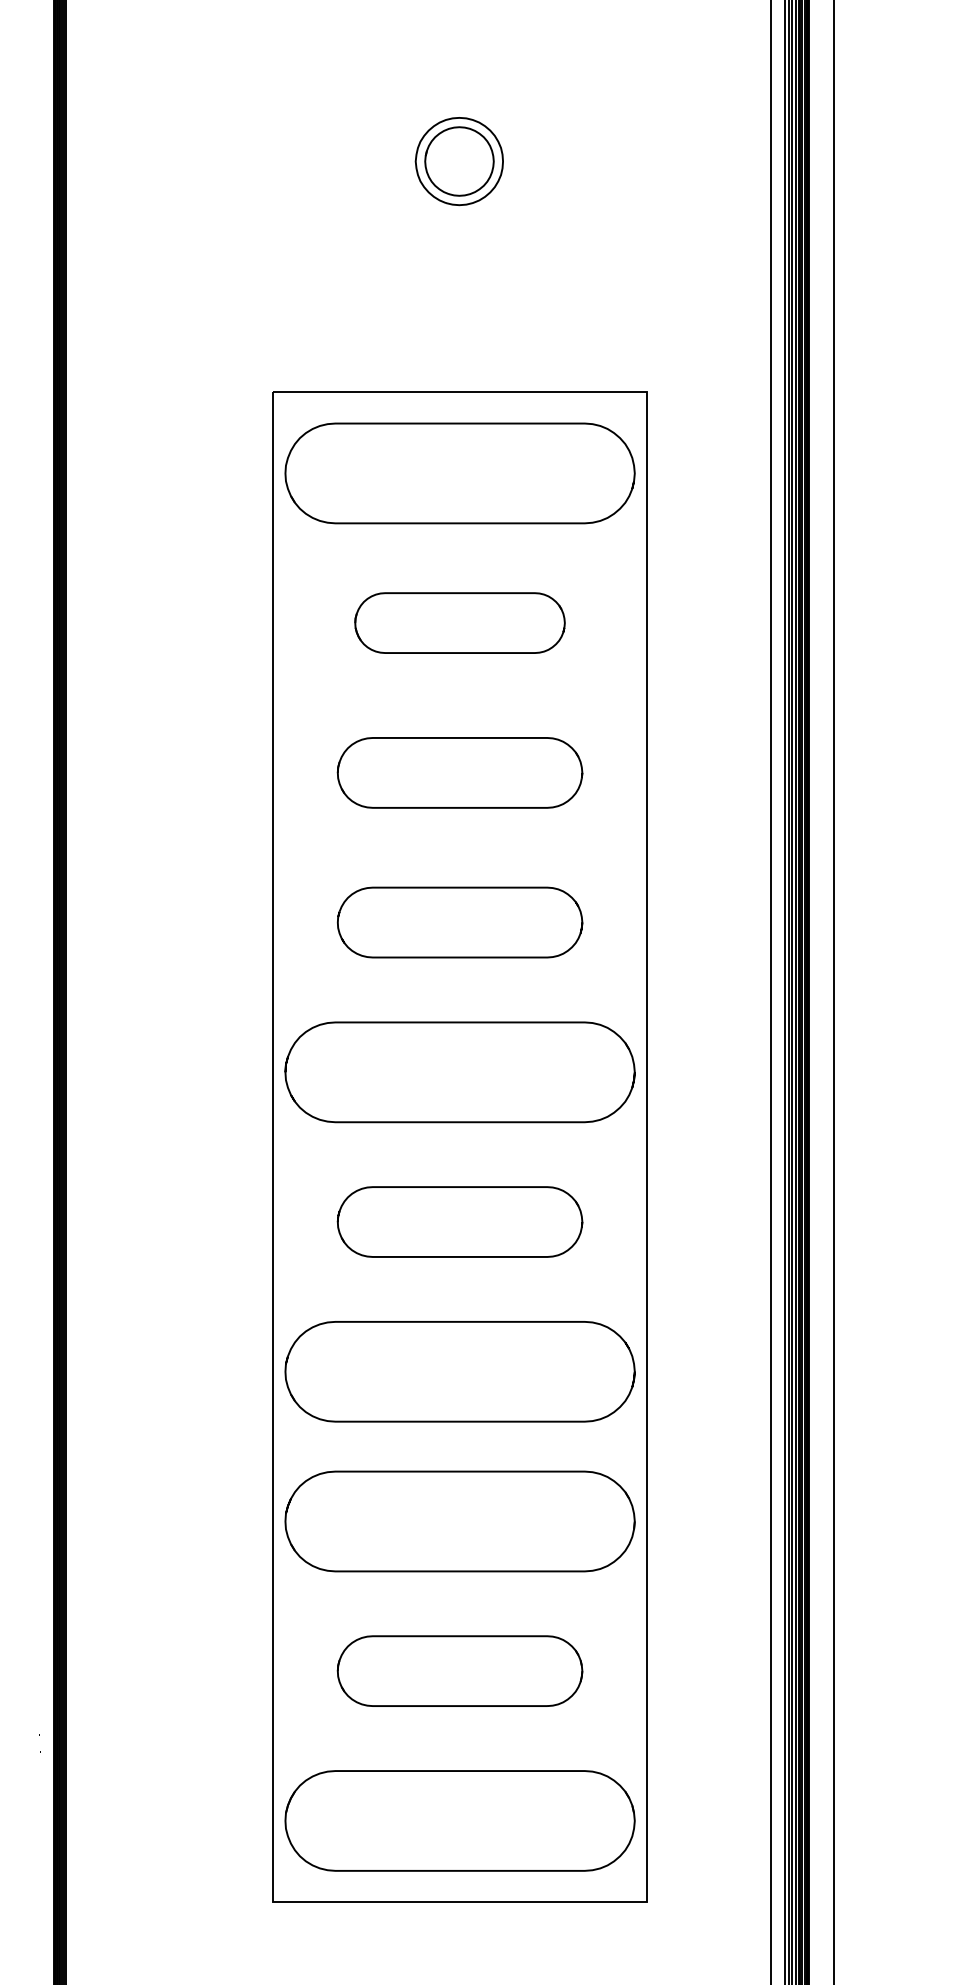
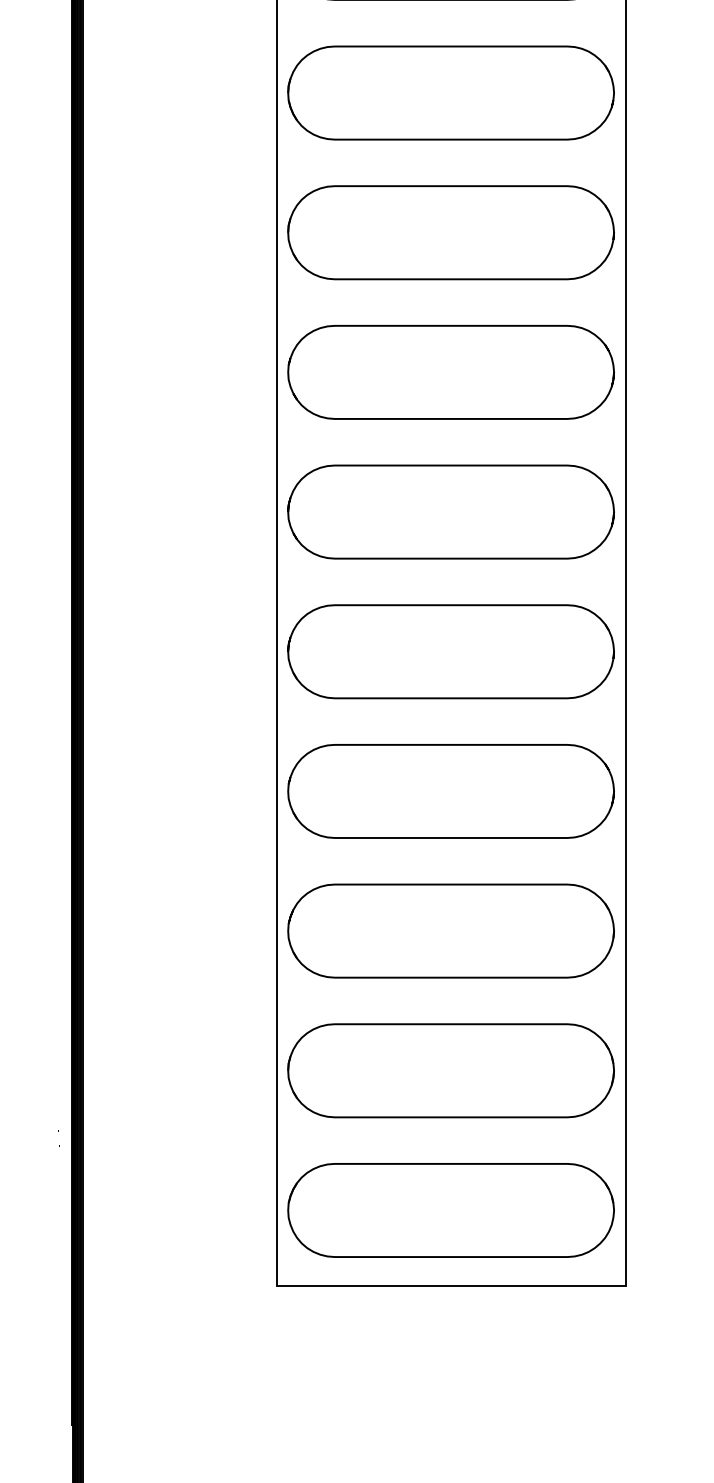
part: (459, 622) -> (450, 92), size x1.67
part: (459, 772) -> (450, 232), size x1.43
part: (459, 922) -> (450, 372), size x1.43
part: (459, 1221) -> (450, 651), size x1.43
part: (459, 1670) -> (450, 1070), size x1.43

